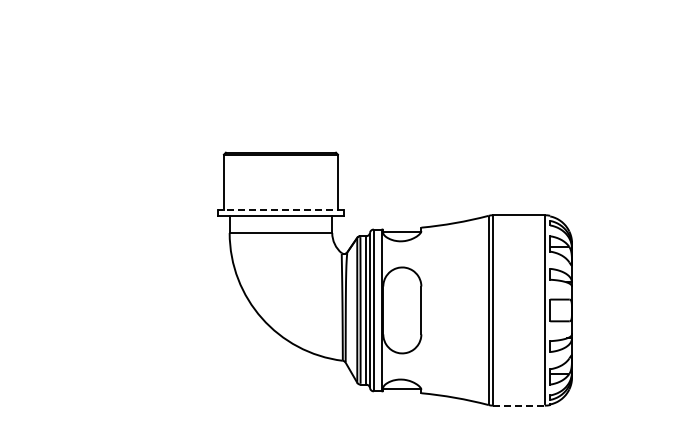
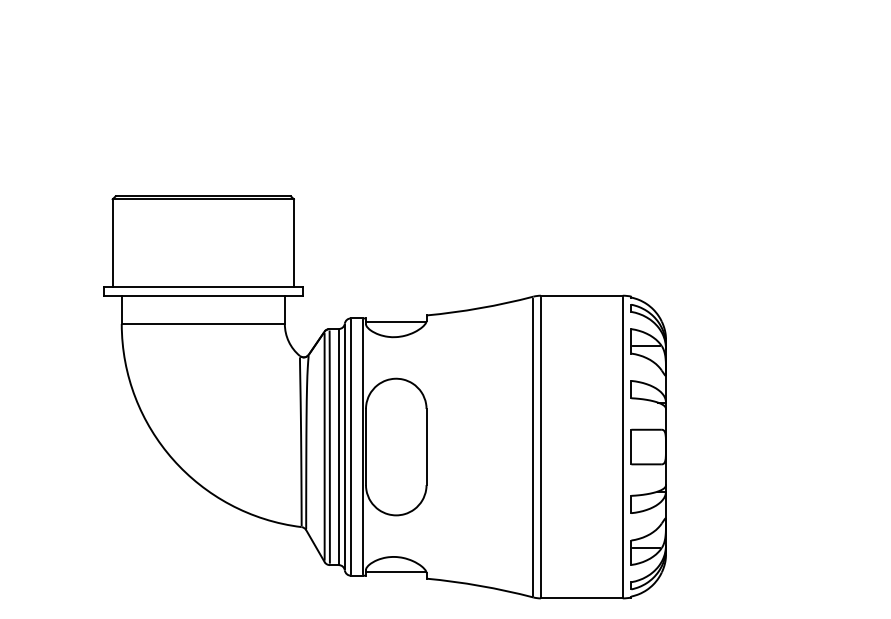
line: (280, 209) -> (202, 286), dashed -> solid
line: (519, 405) -> (582, 598), dashed -> solid

